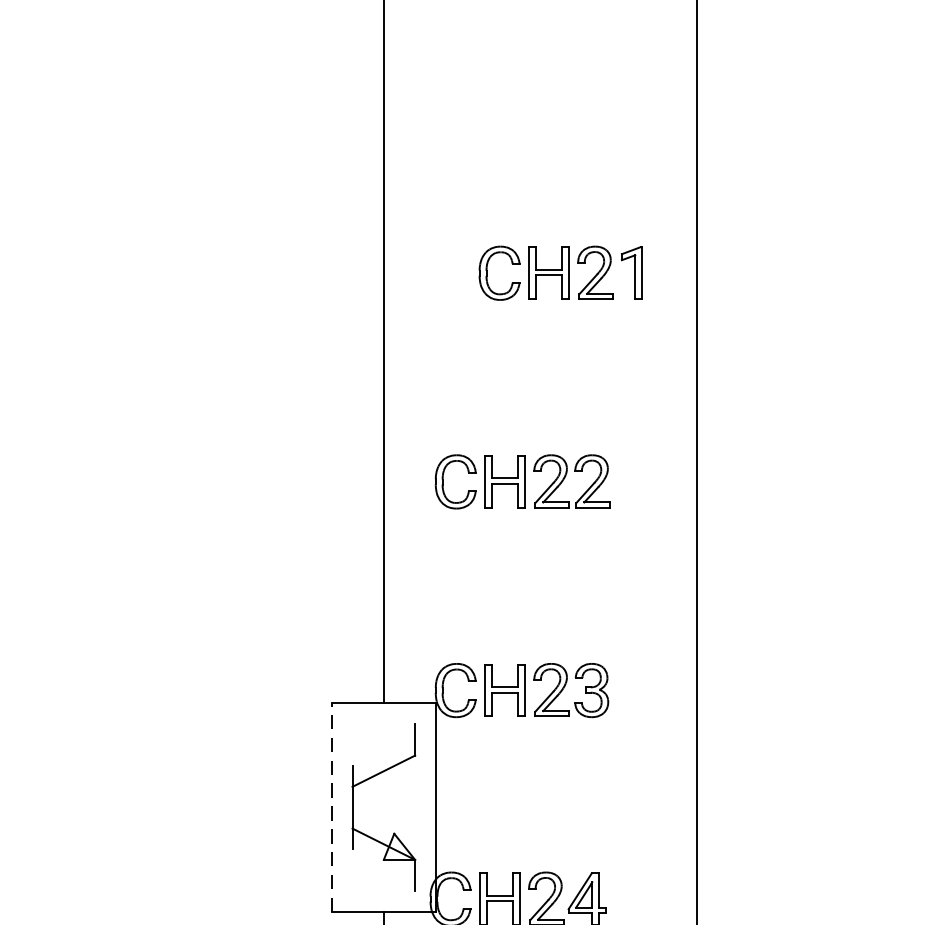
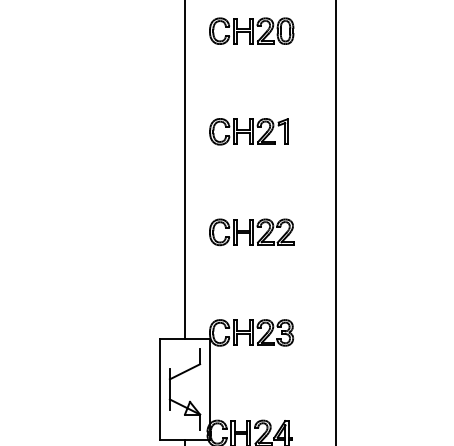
part: (521, 63) -> (251, 30), added
part: (559, 272) -> (248, 131), moved
line: (330, 805) -> (159, 388), dashed -> solid

